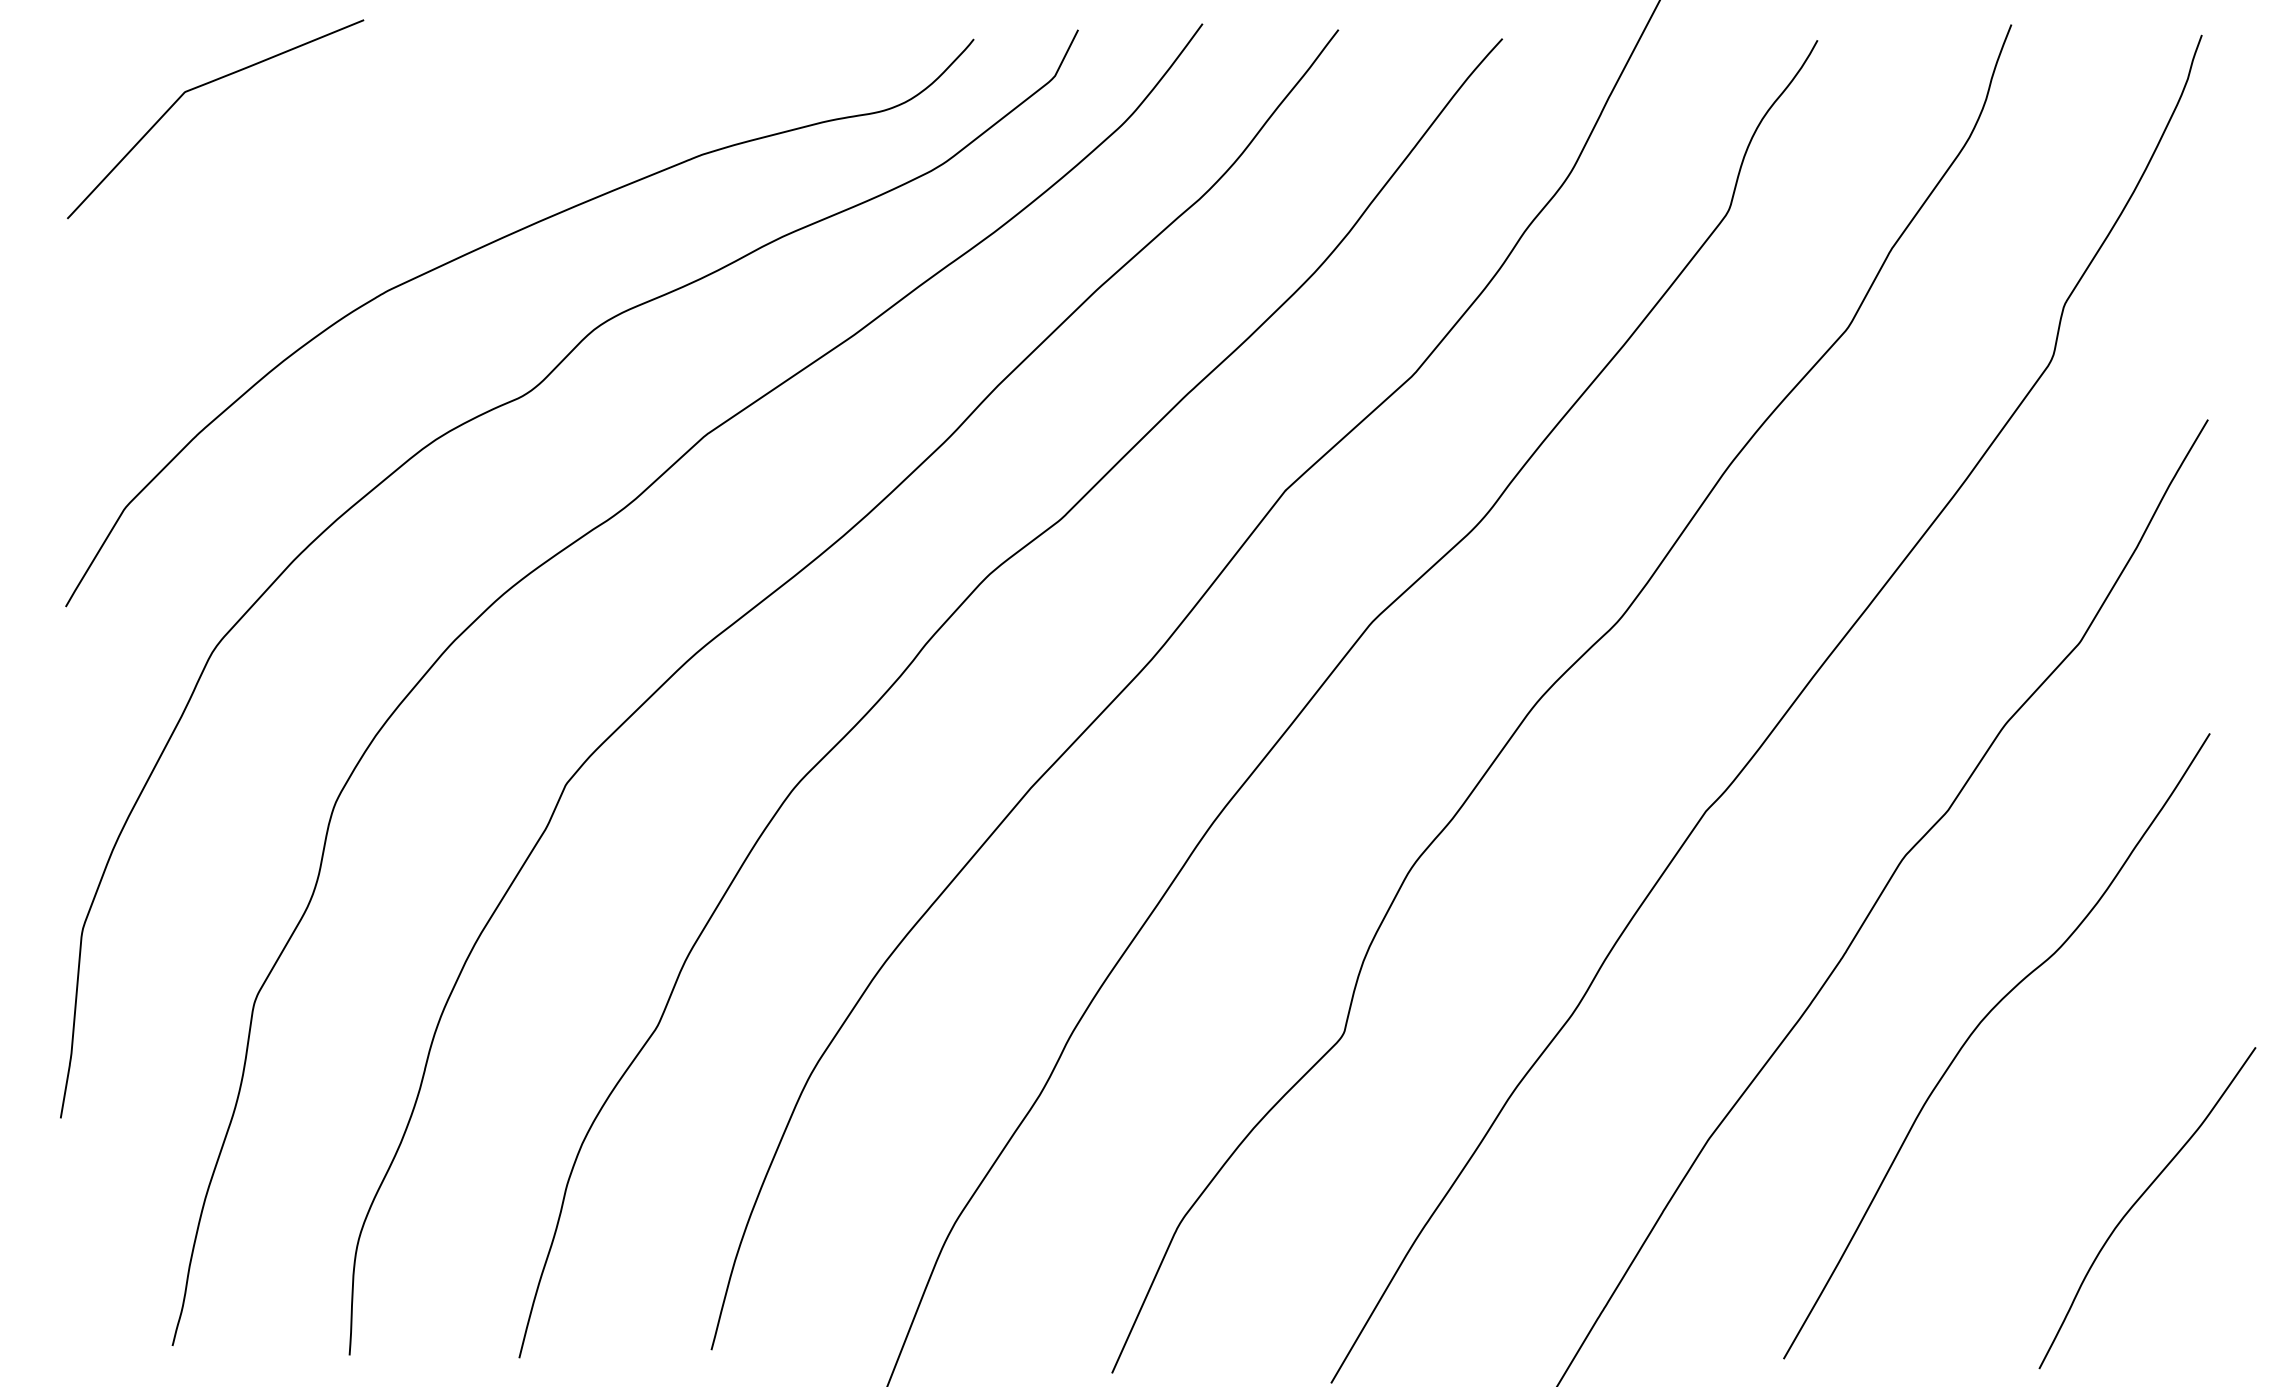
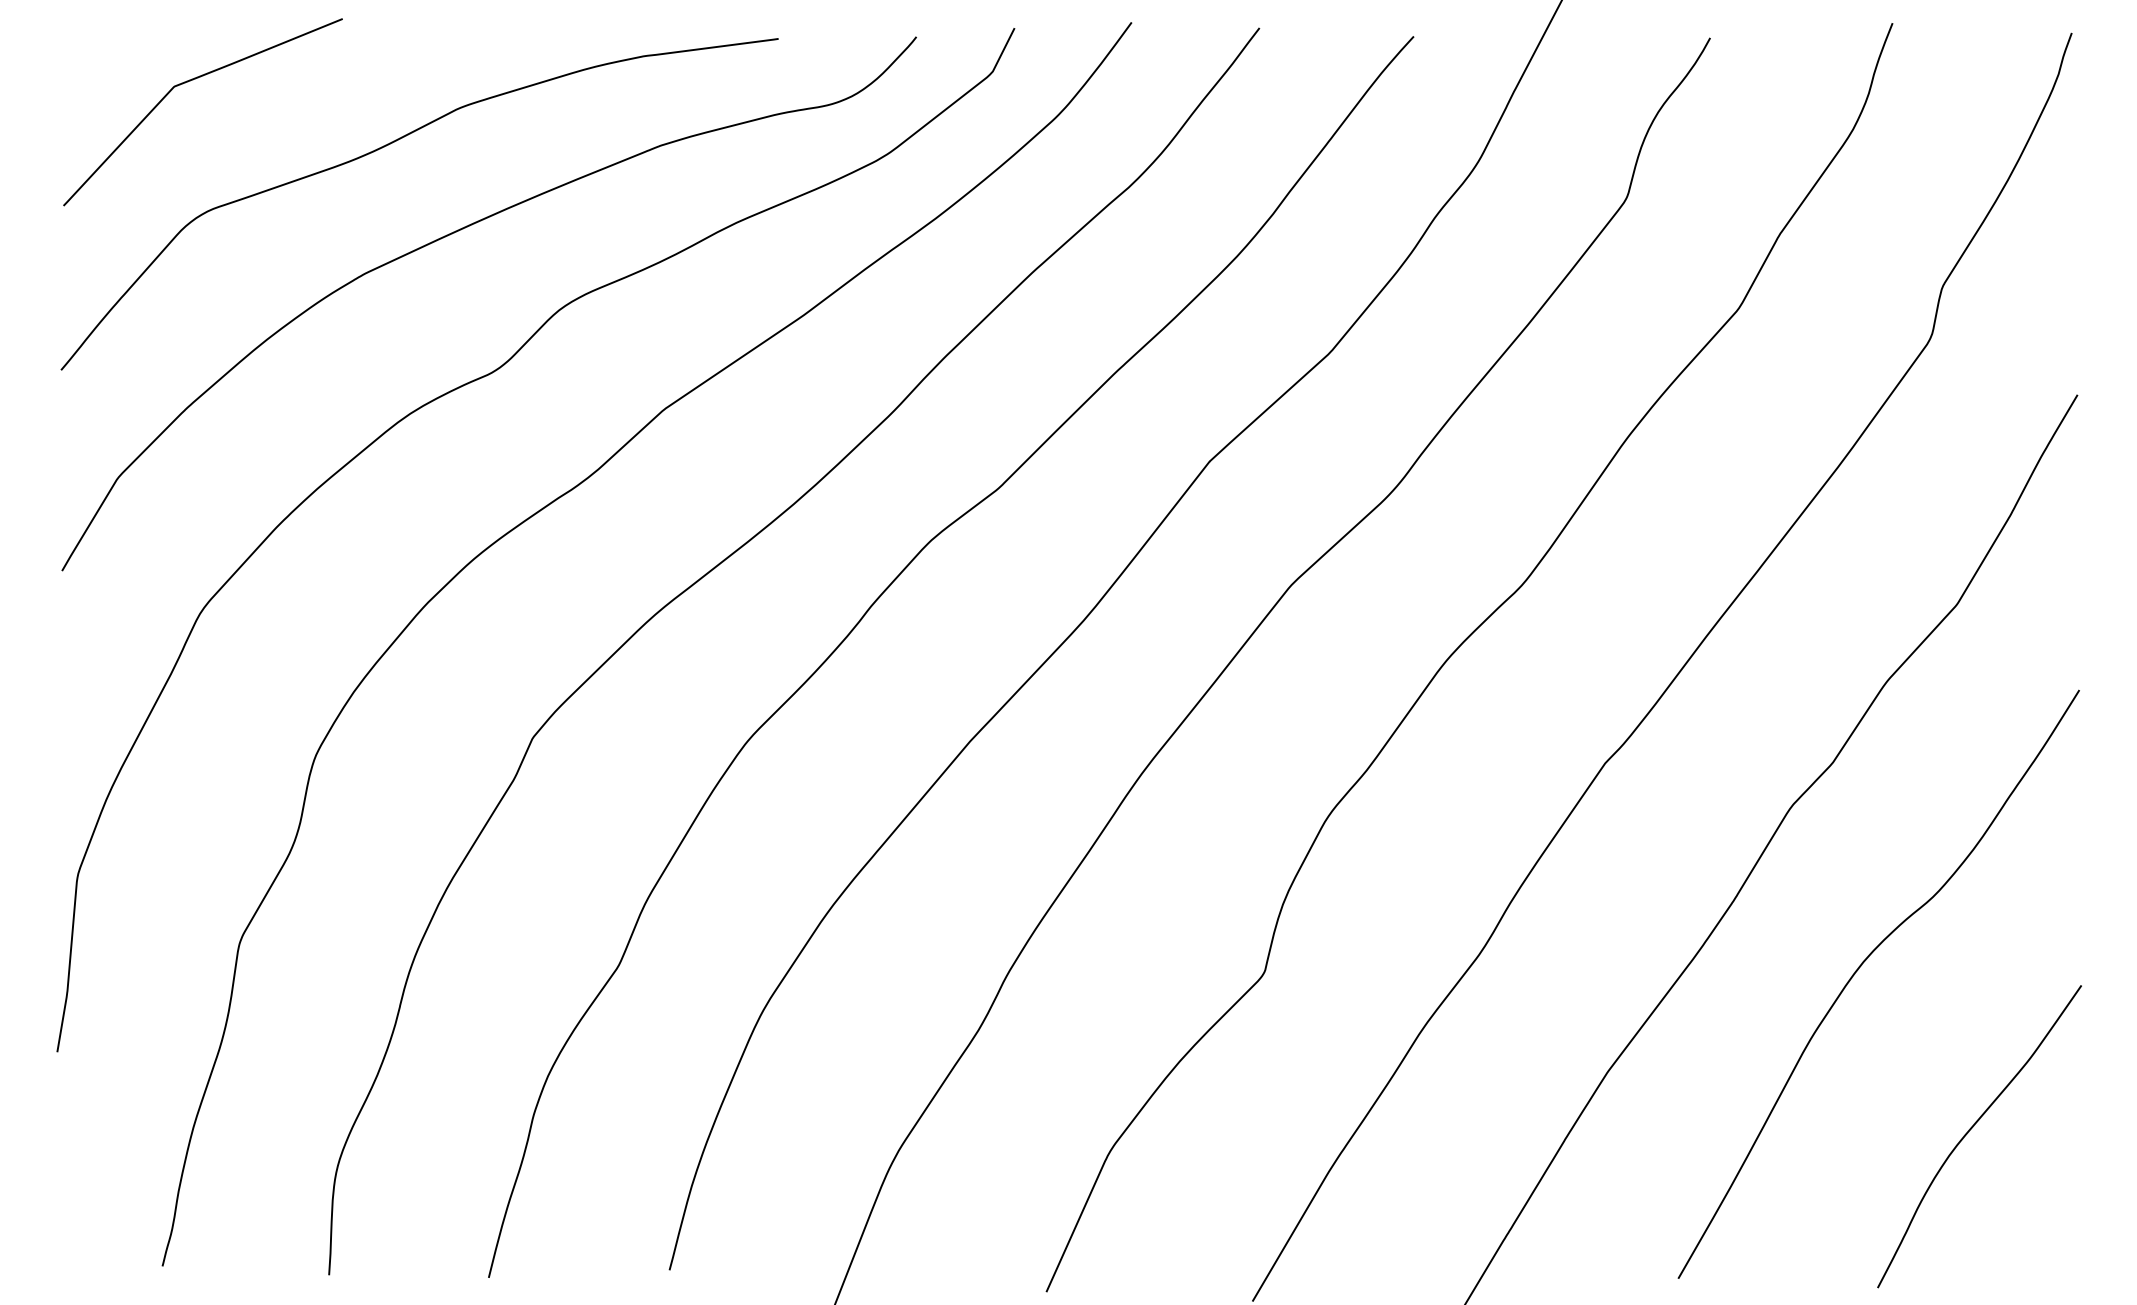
curve: (414, 153) -> (390, 144), added
curve: (2139, 1199) -> (1972, 1128), moved

